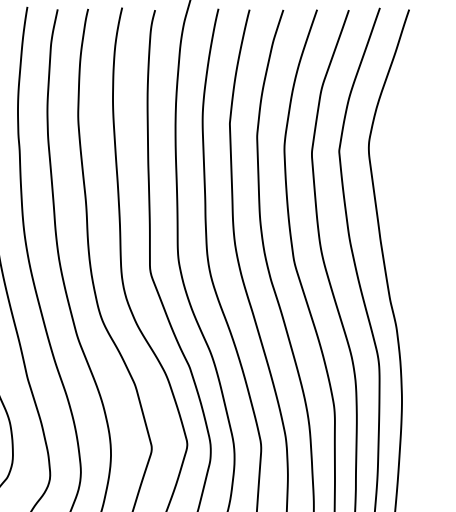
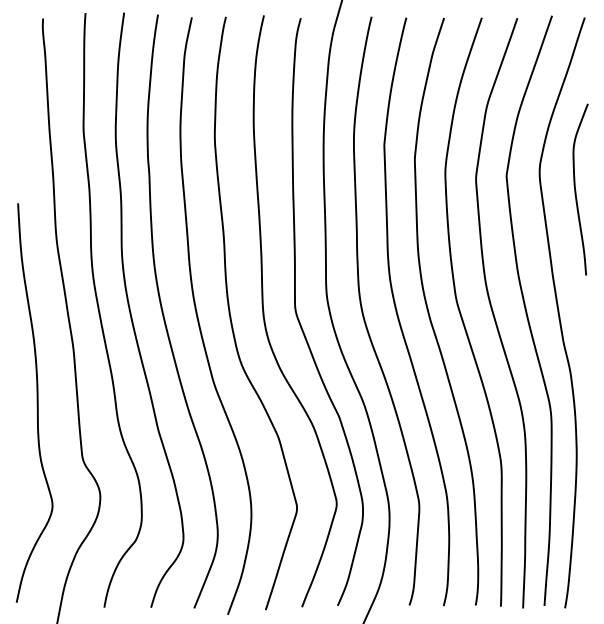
curve: (401, 164) -> (576, 190), added

